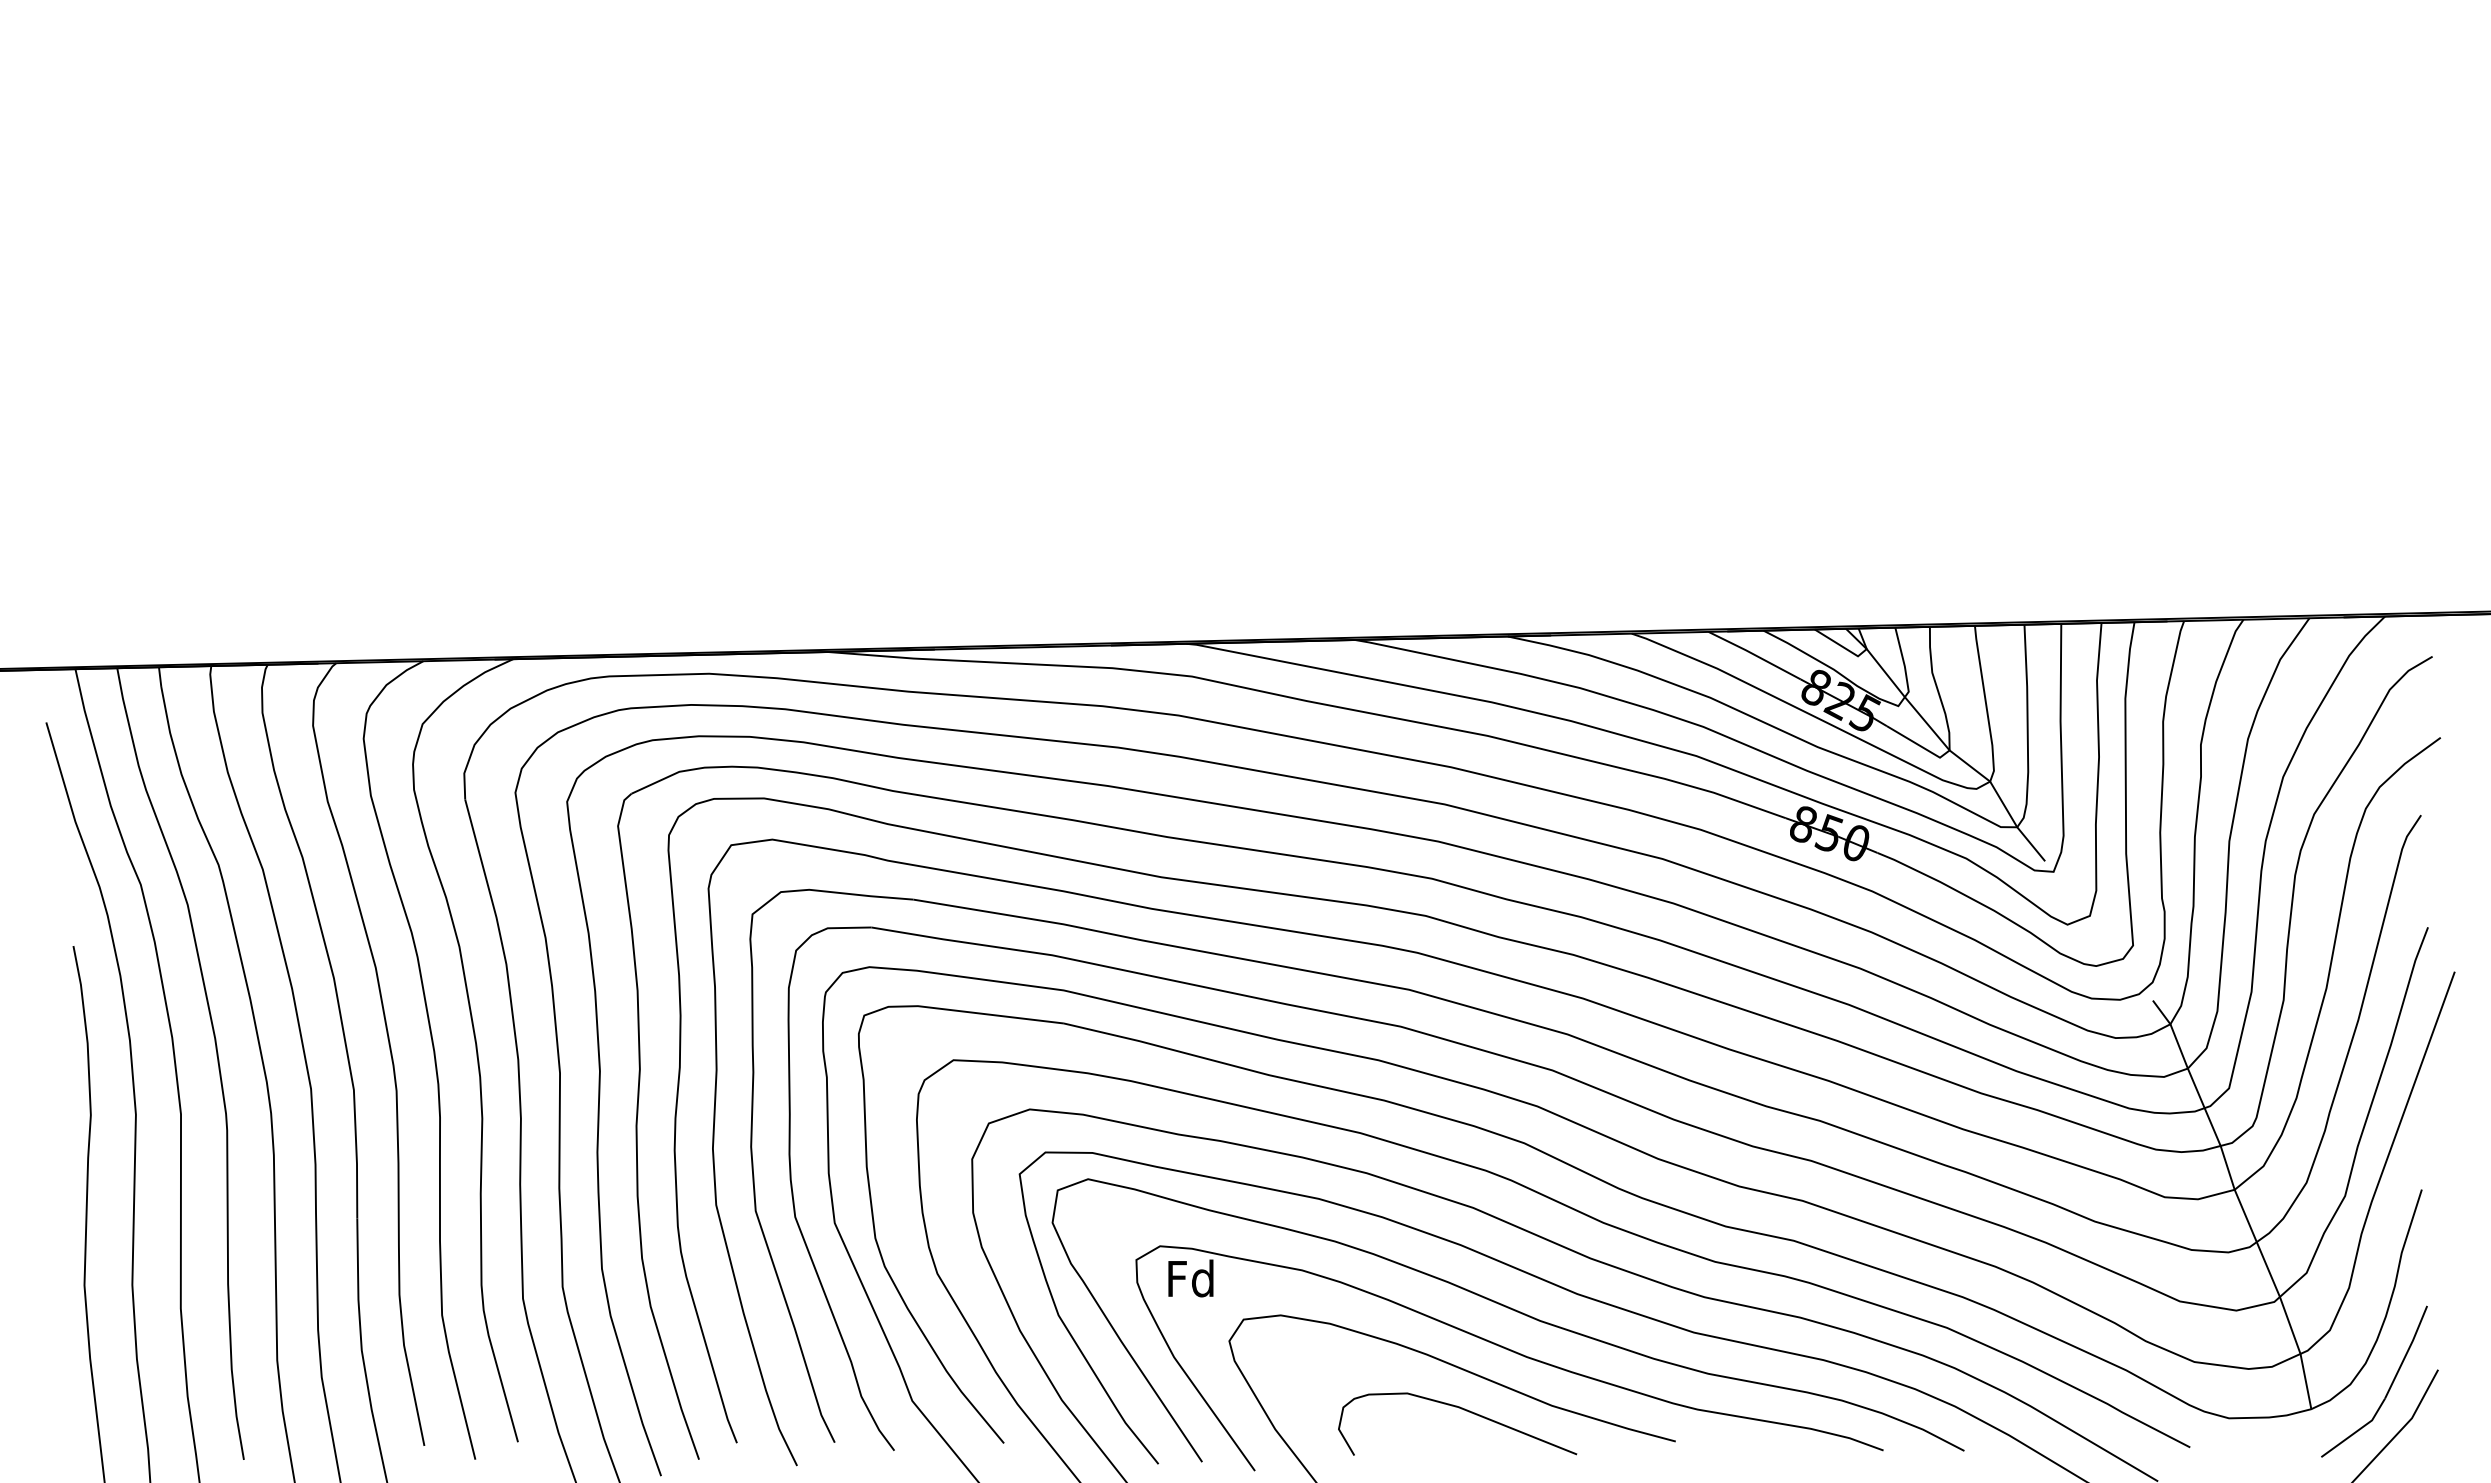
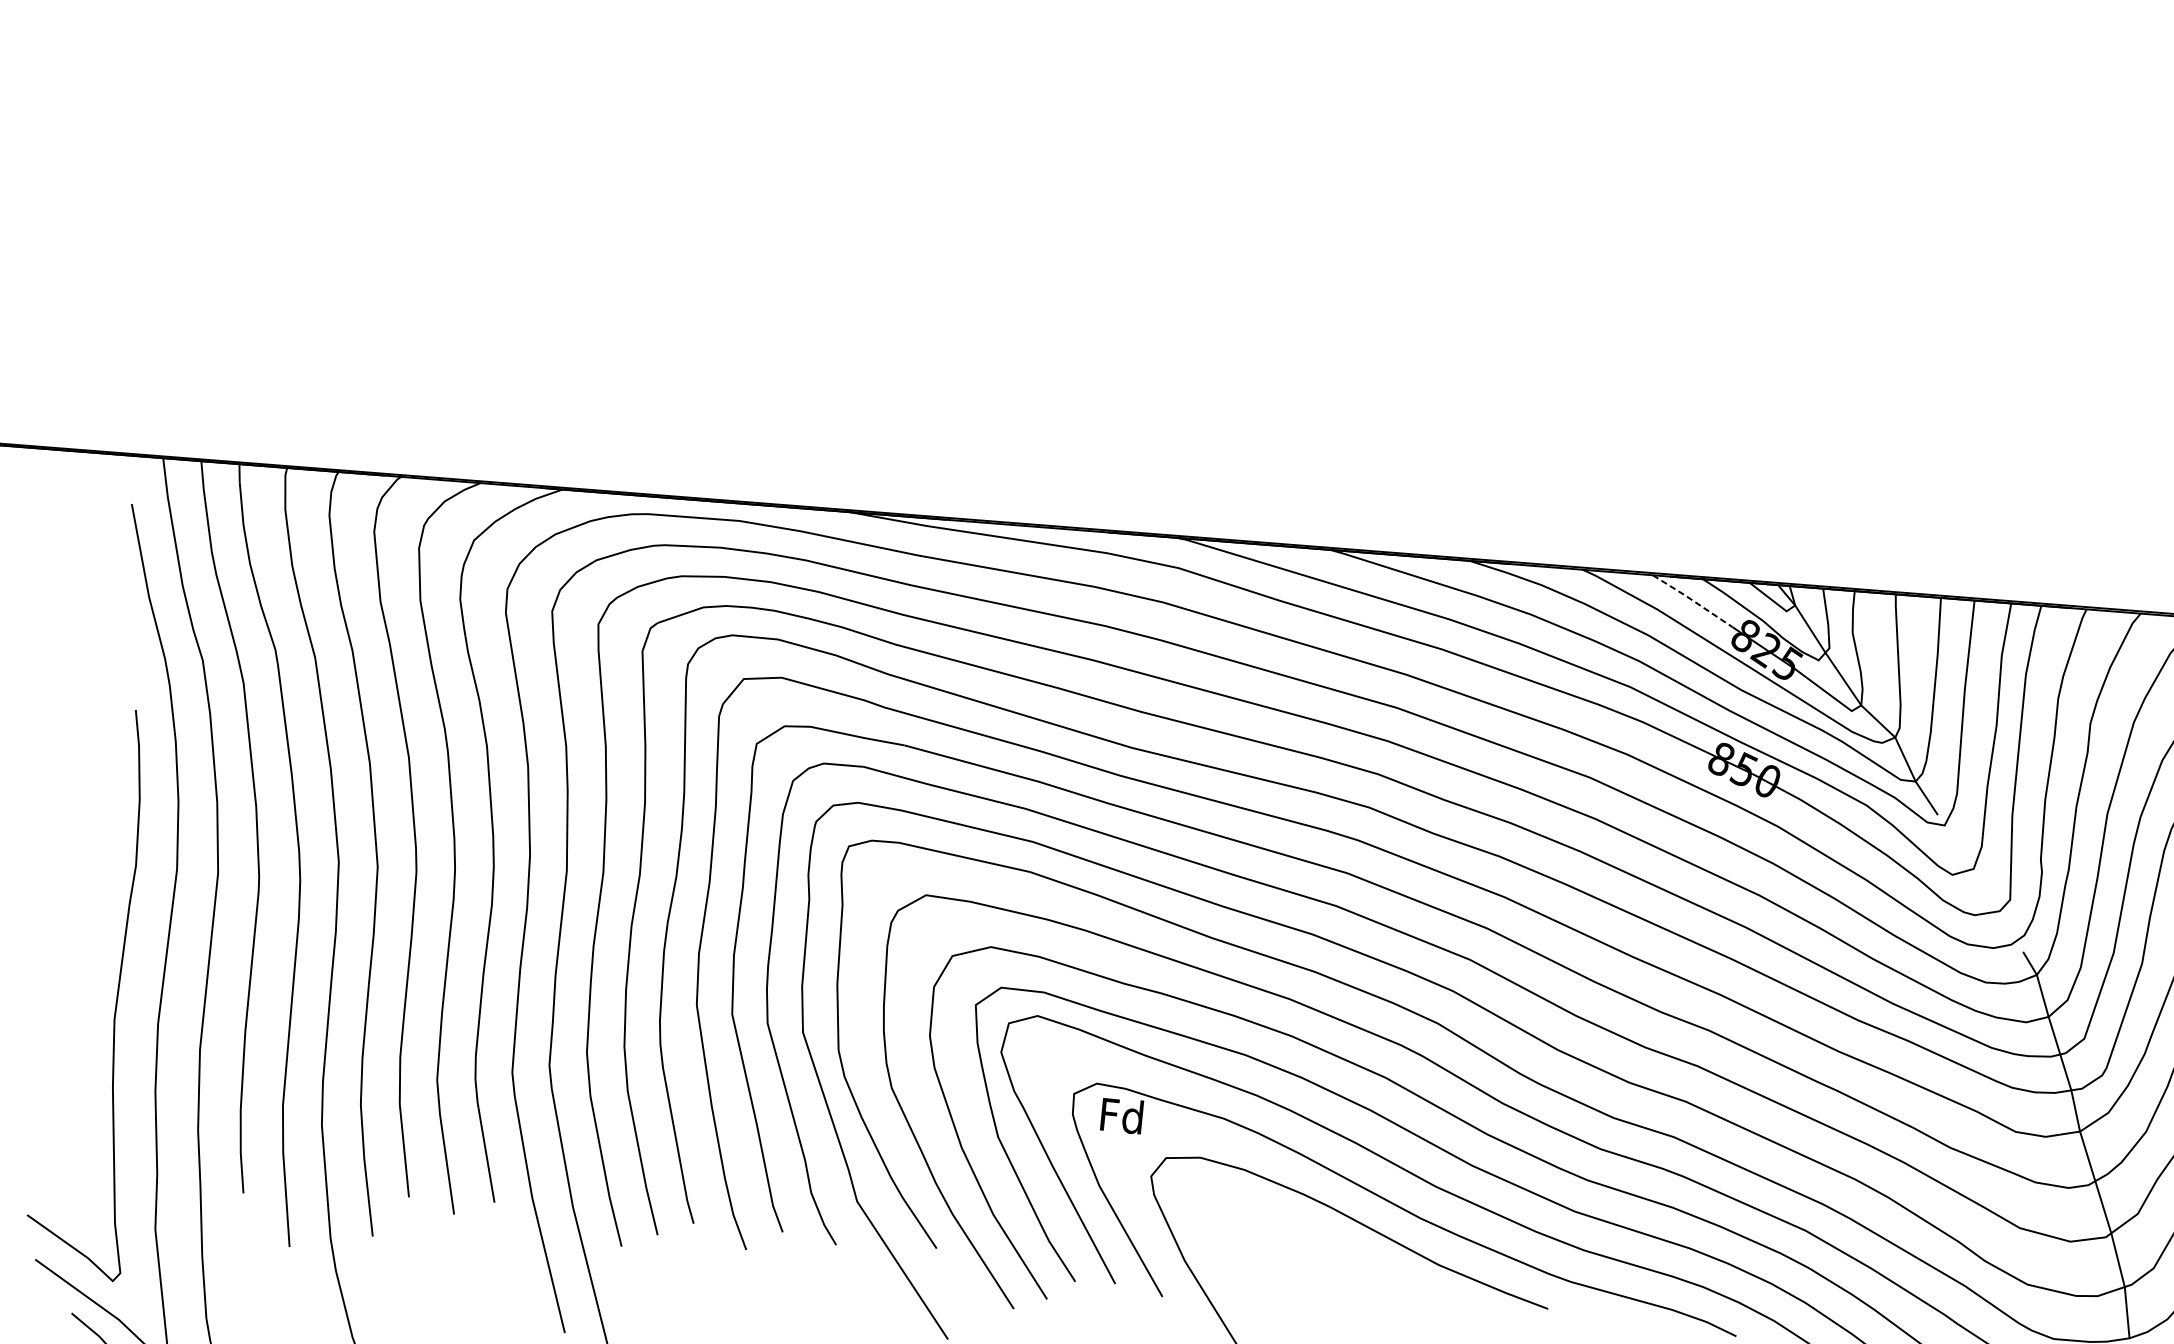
line: (1754, 654) -> (1692, 600), solid -> dashed
curve: (1463, 1410) -> (1357, 1261), removed

